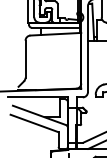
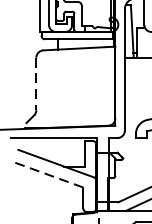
line: (25, 59) -> (36, 84), solid -> dashed
line: (34, 123) -> (49, 175), solid -> dashed

